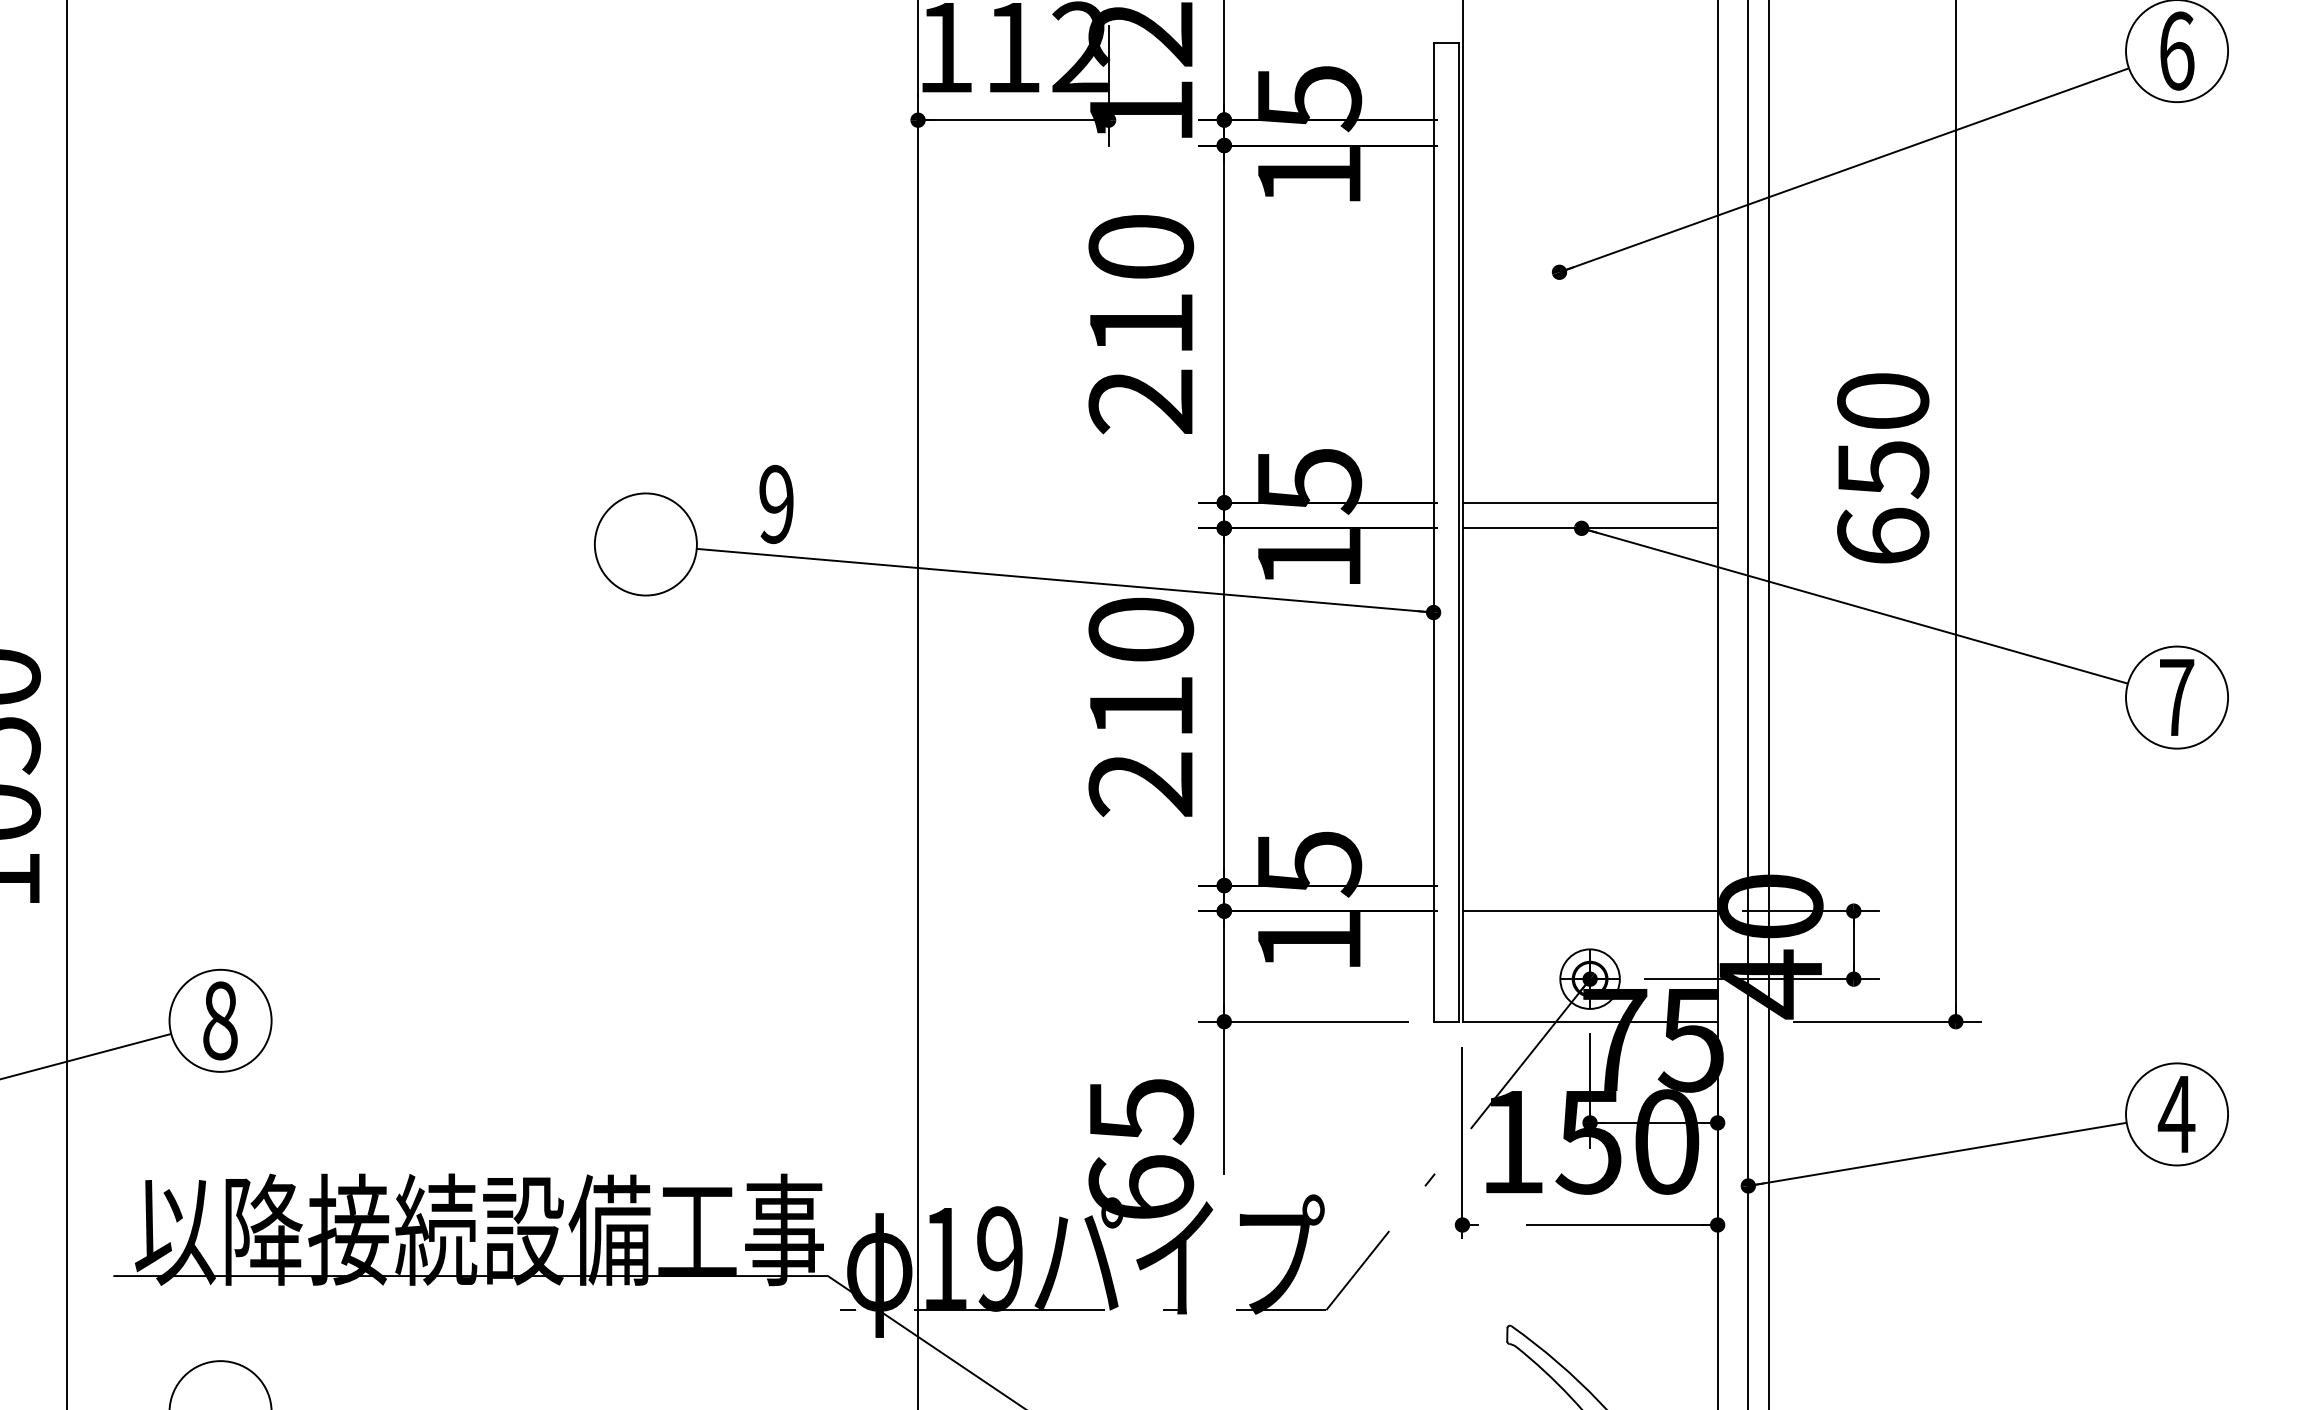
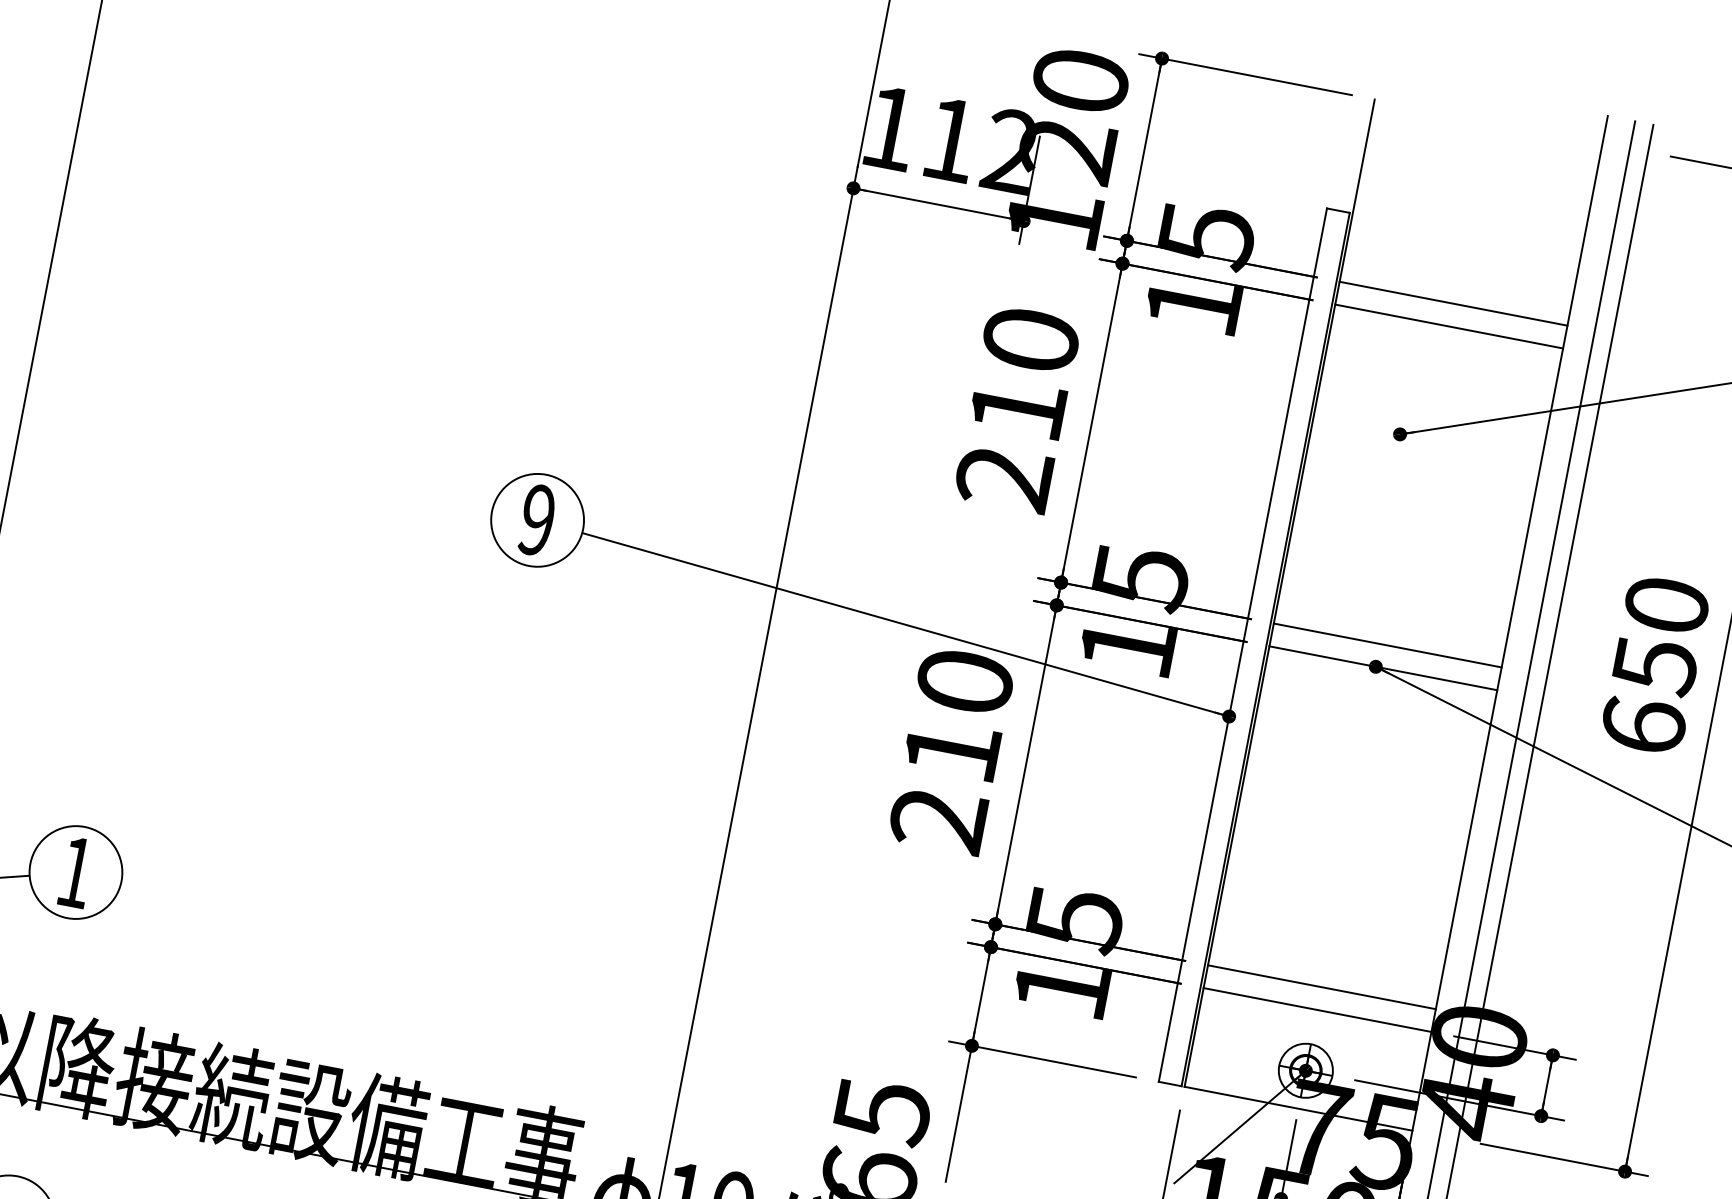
line: (1589, 120) -> (1452, 304), added
line: (1589, 145) -> (1448, 326), added
text: (776, 504) -> (537, 520), moved
line: (1589, 885) -> (1321, 987), added
text: (220, 1020) -> (75, 872), 8 -> 1

